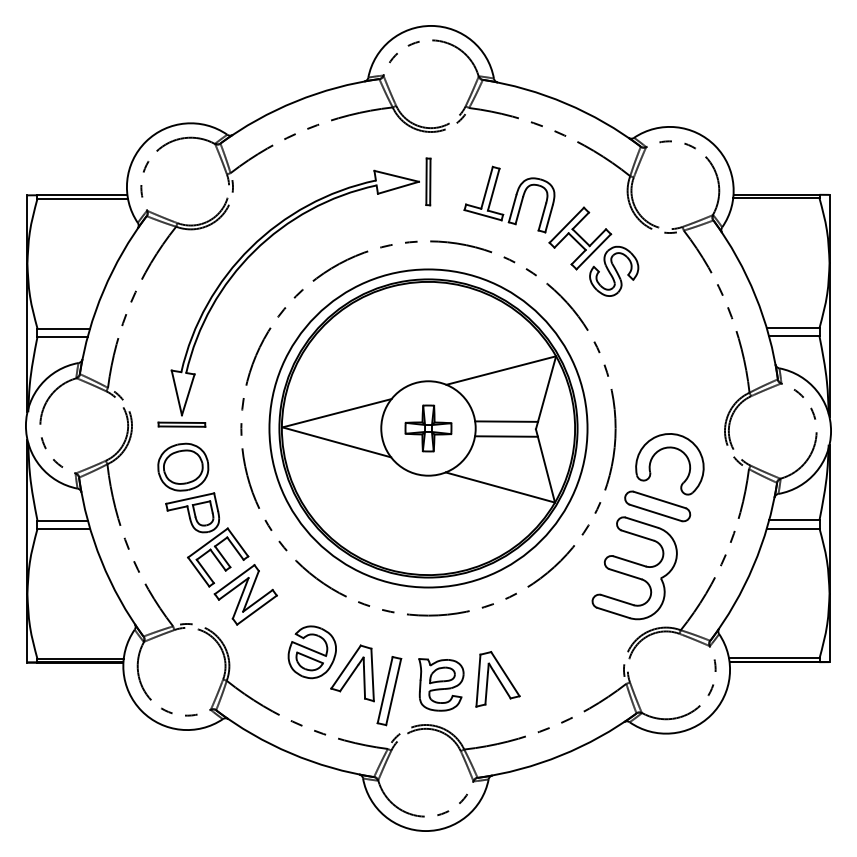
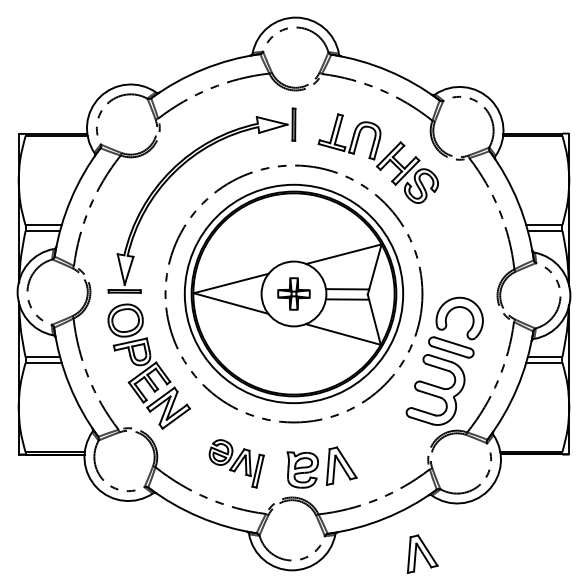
part: (344, 675) -> (236, 463), size x0.7
part: (615, 806) -> (422, 553), added

